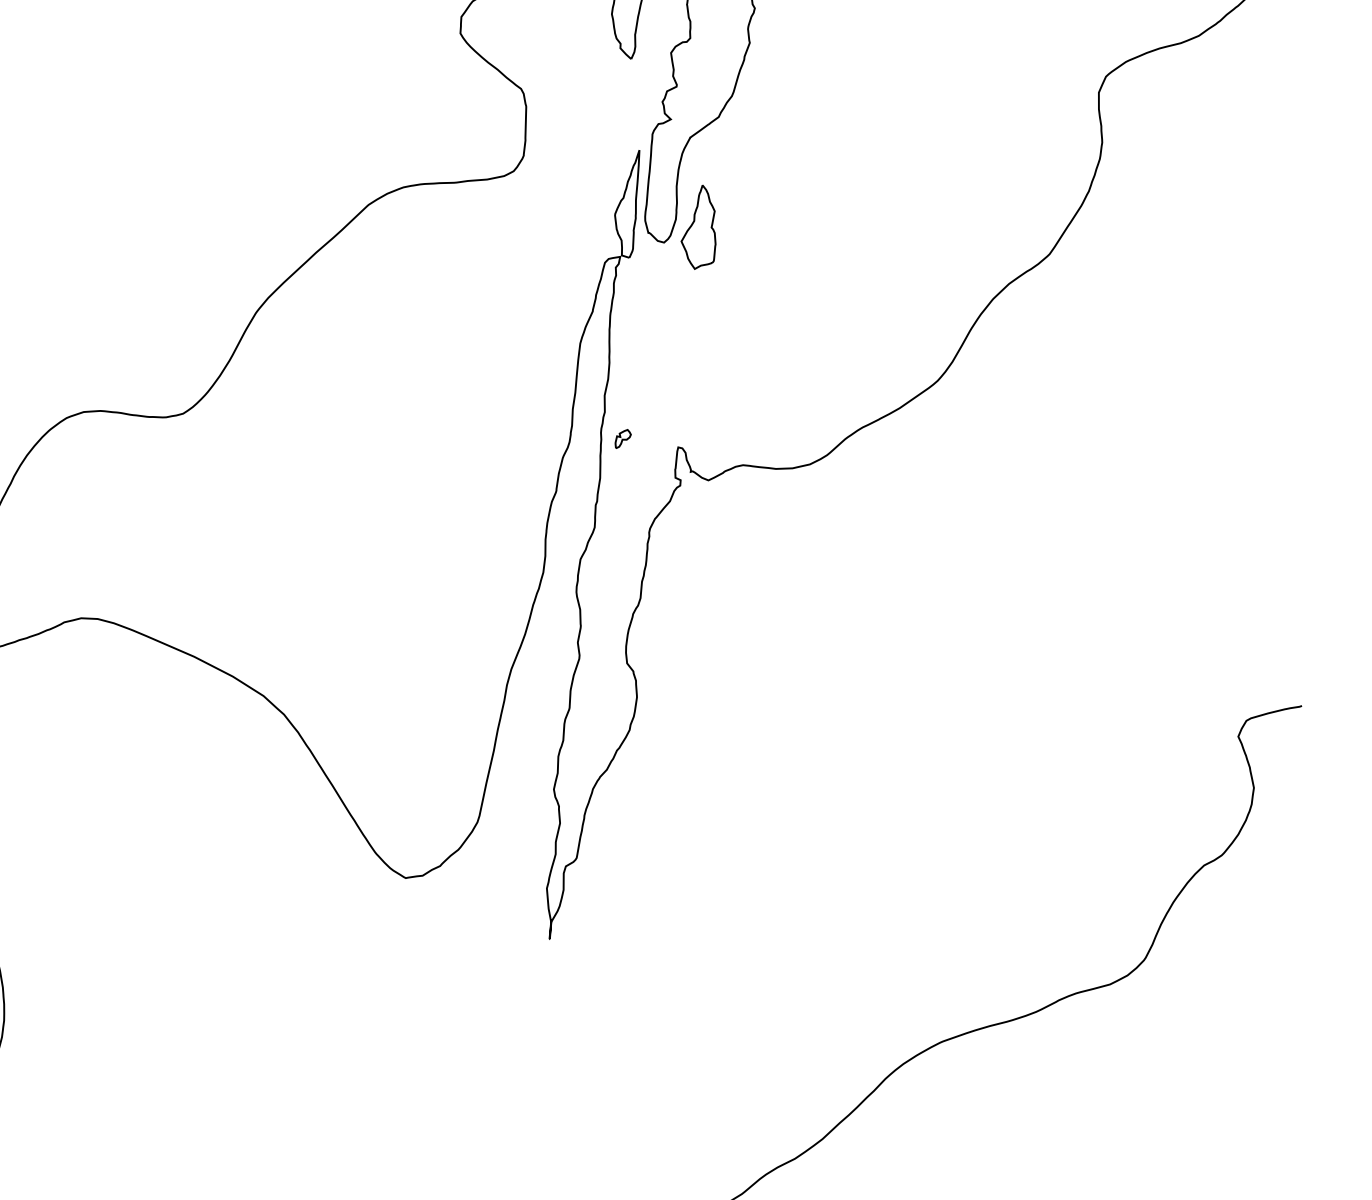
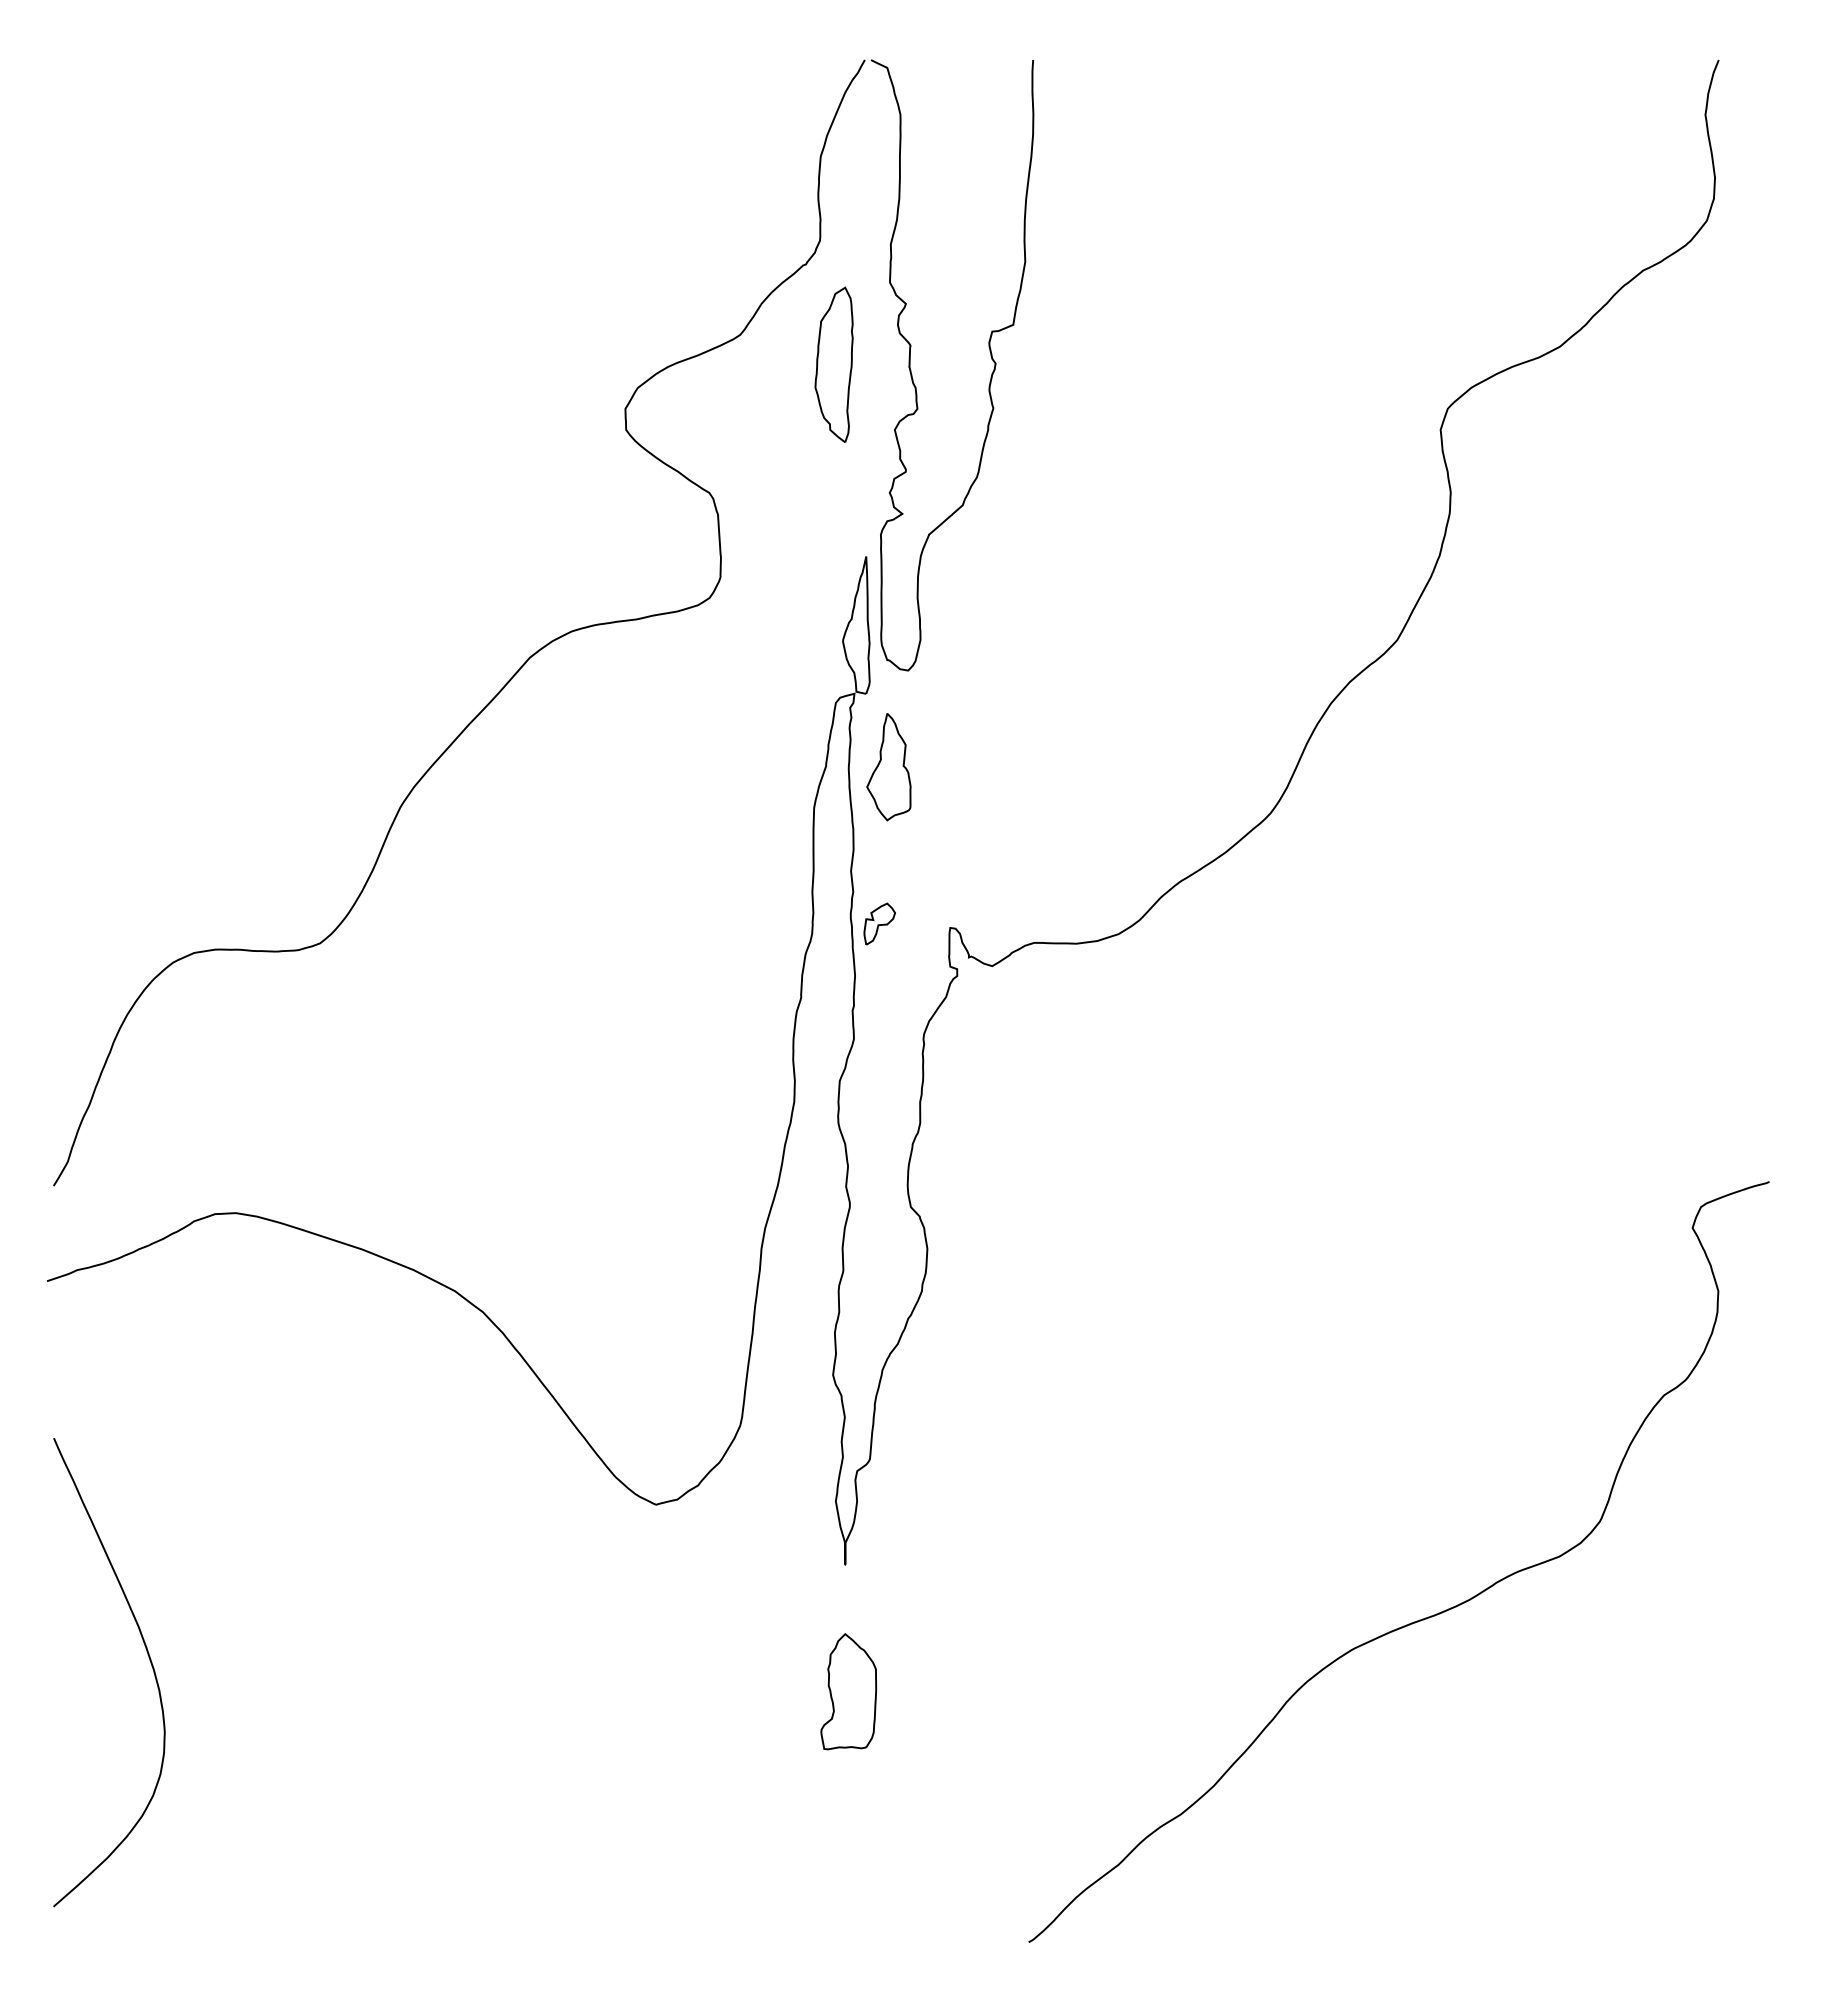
part: (699, 227) -> (888, 767), moved
part: (623, 438) -> (879, 923), size x1.67
part: (542, 1038) -> (848, 1691), added

